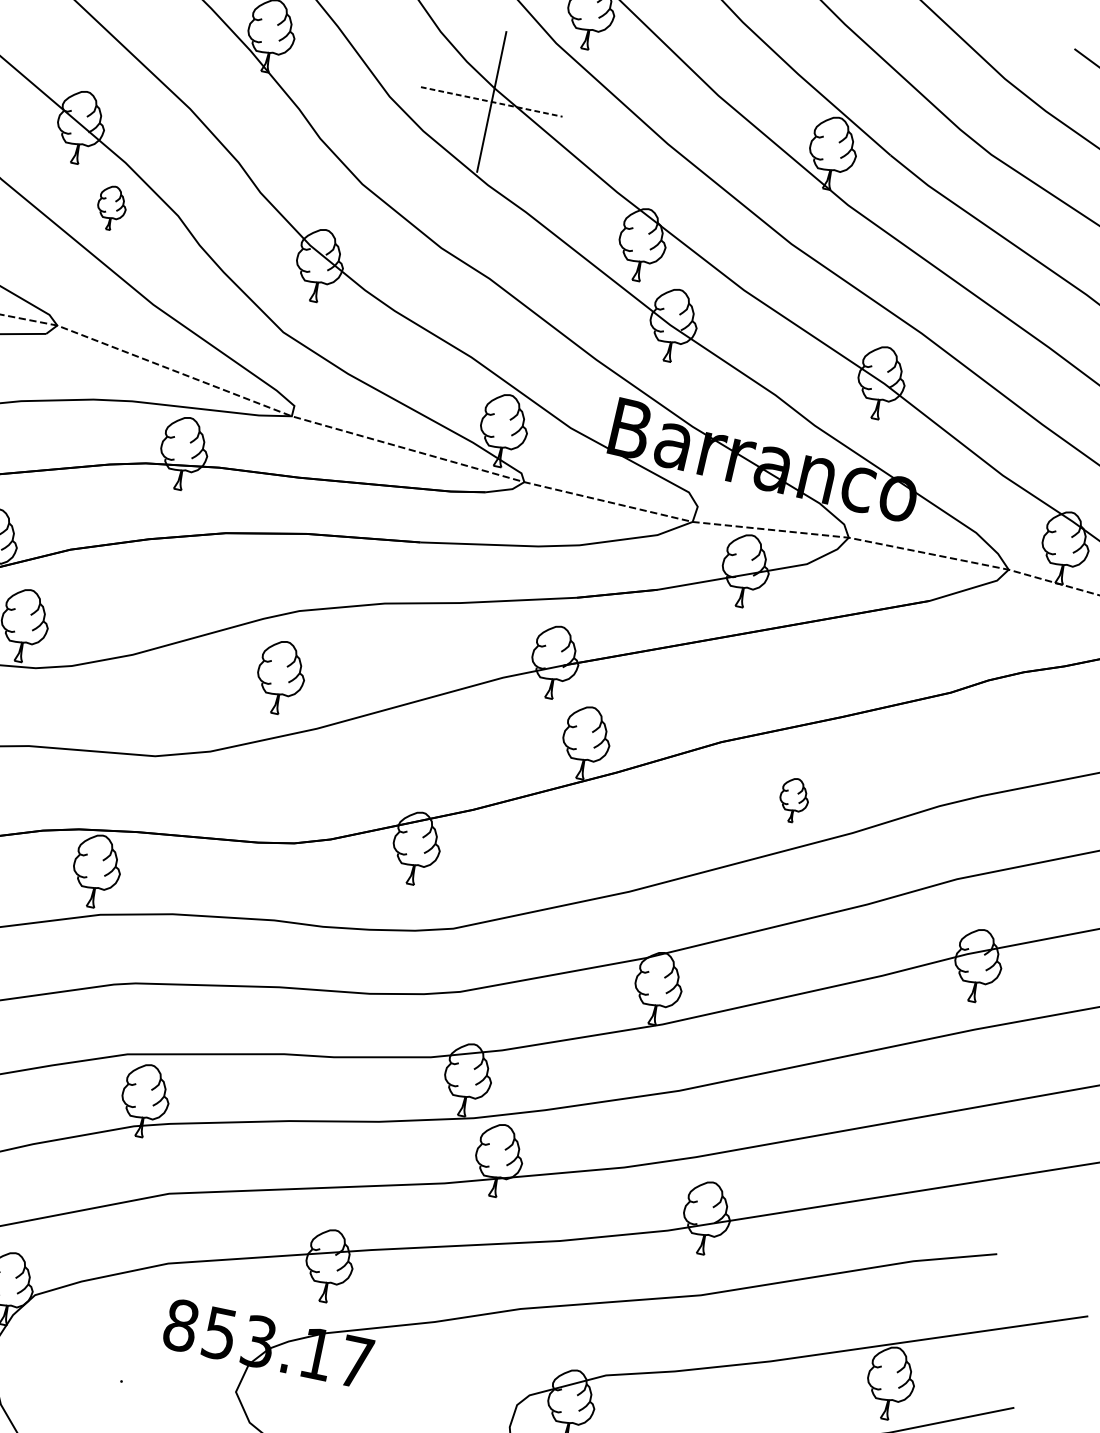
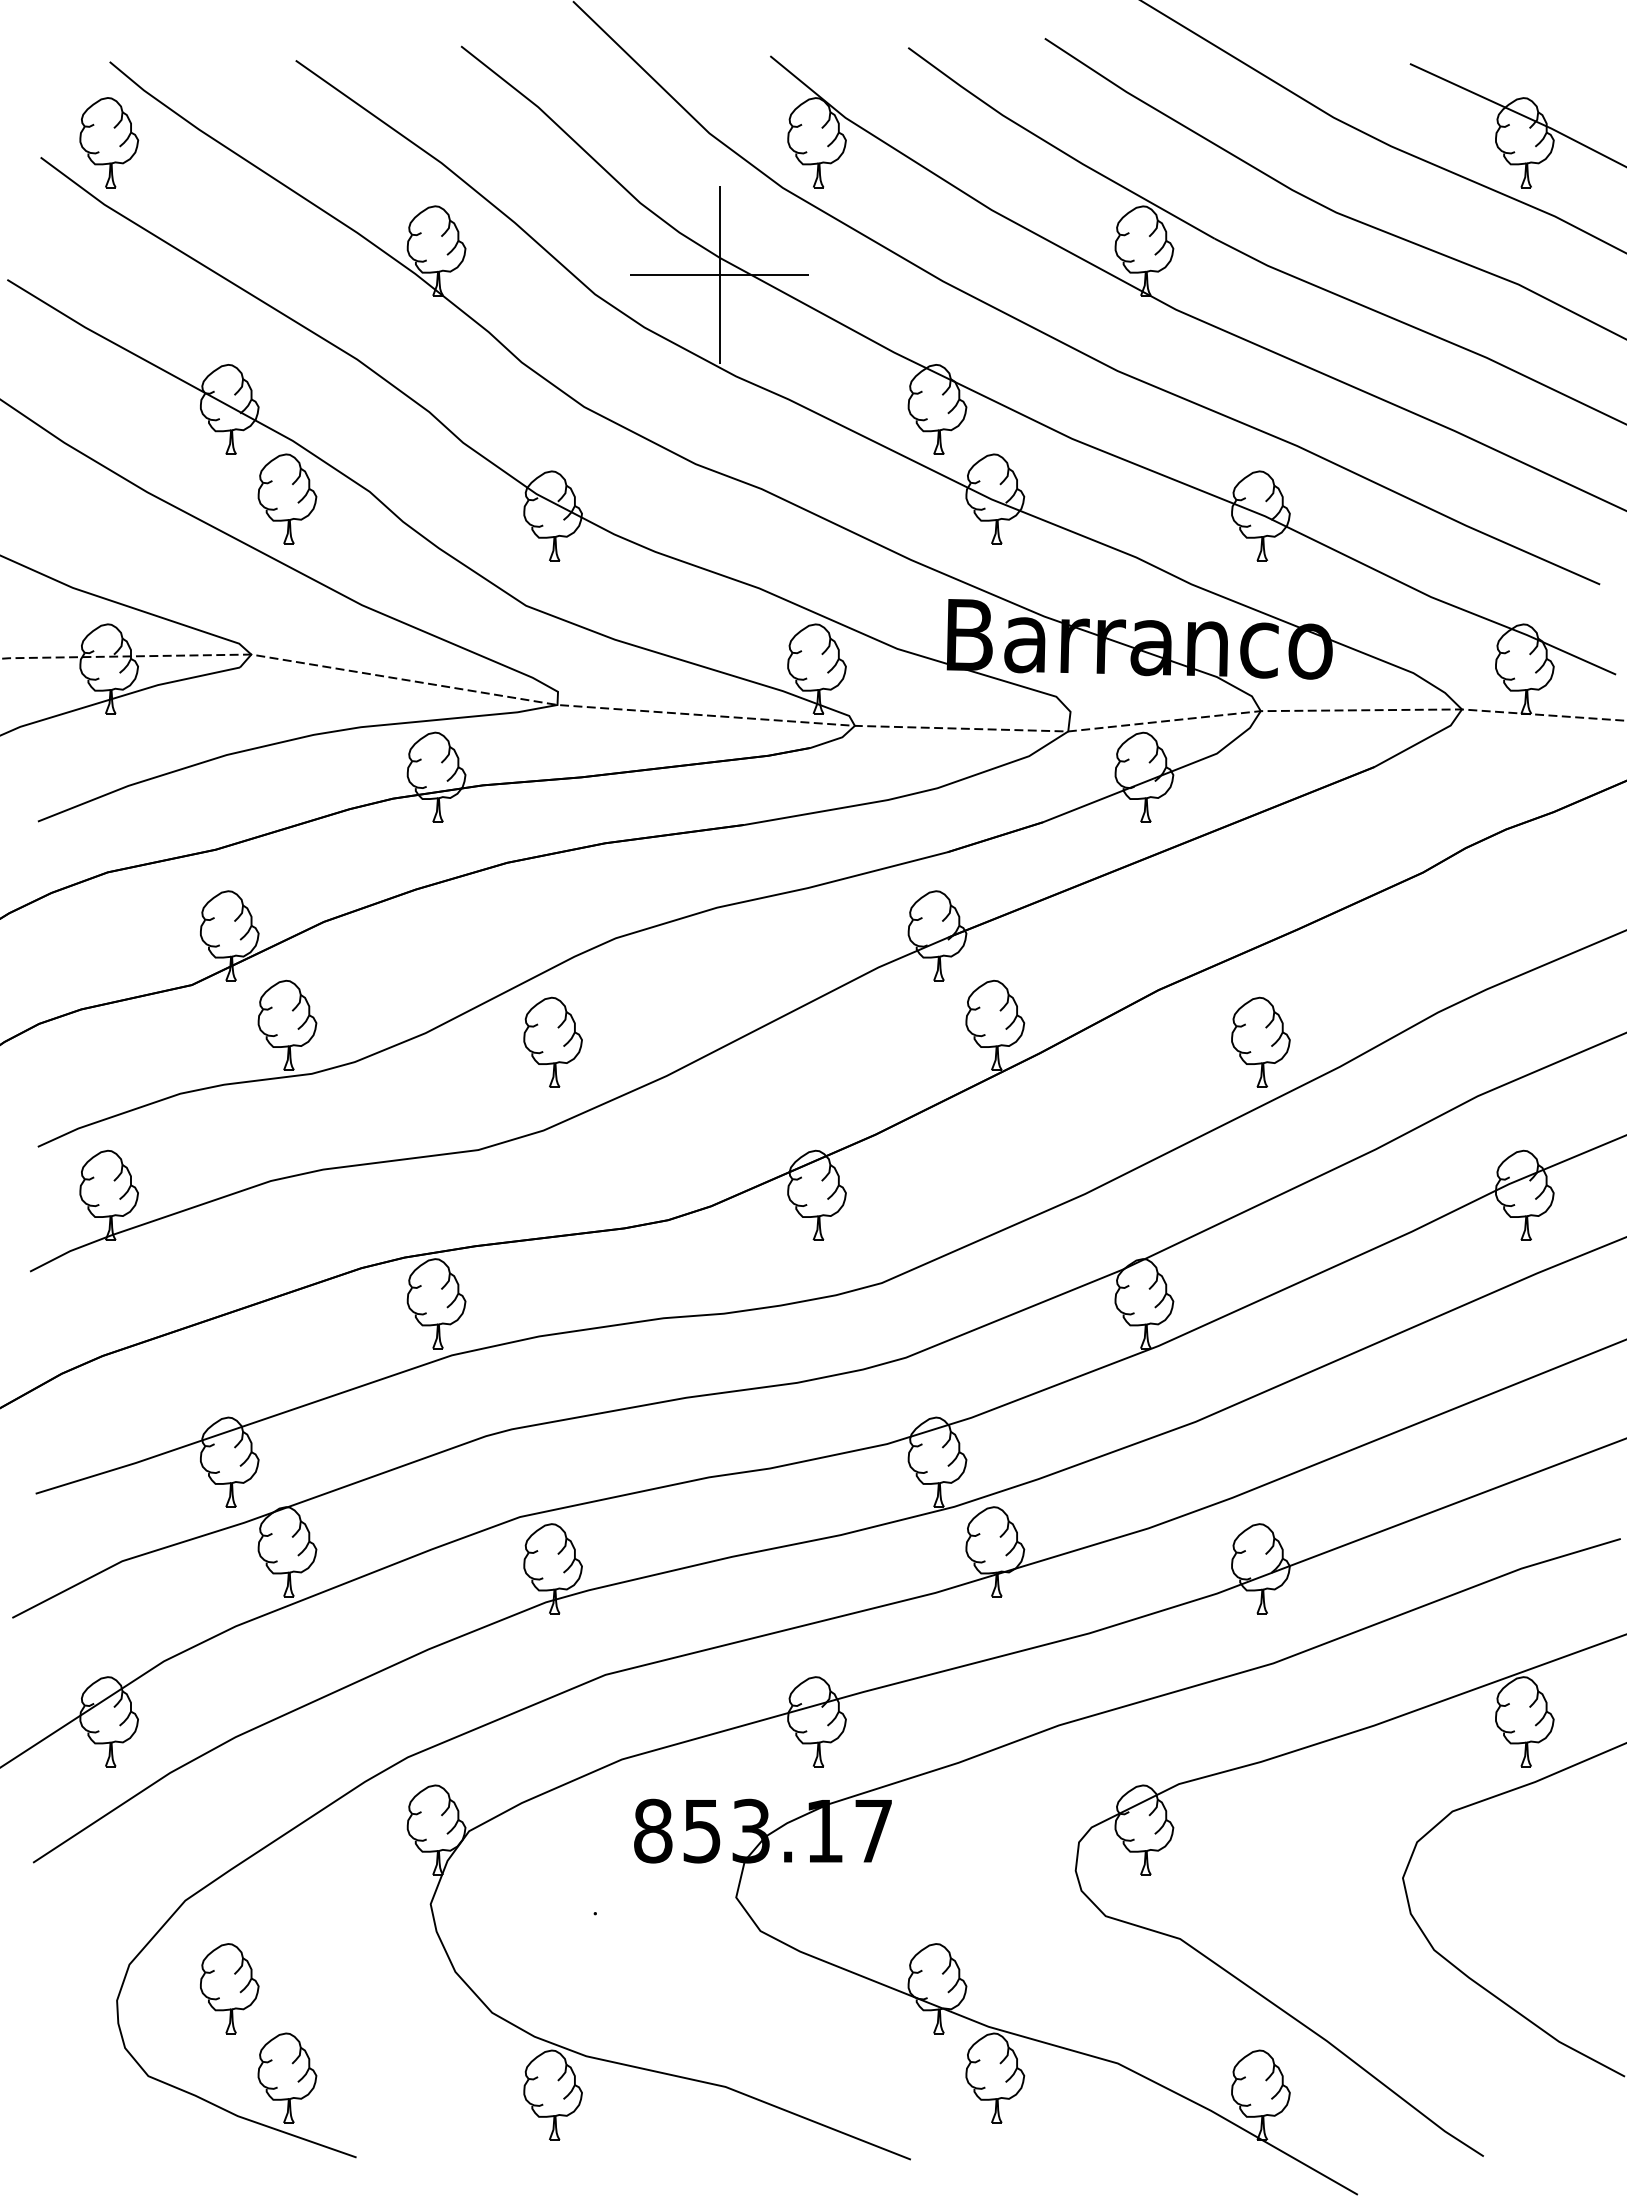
line: (492, 101) -> (720, 274), dashed -> solid
part: (111, 207) -> (287, 498), size x1.67
part: (280, 676) -> (552, 1041), moved
part: (793, 799) -> (1260, 1041), size x1.67

